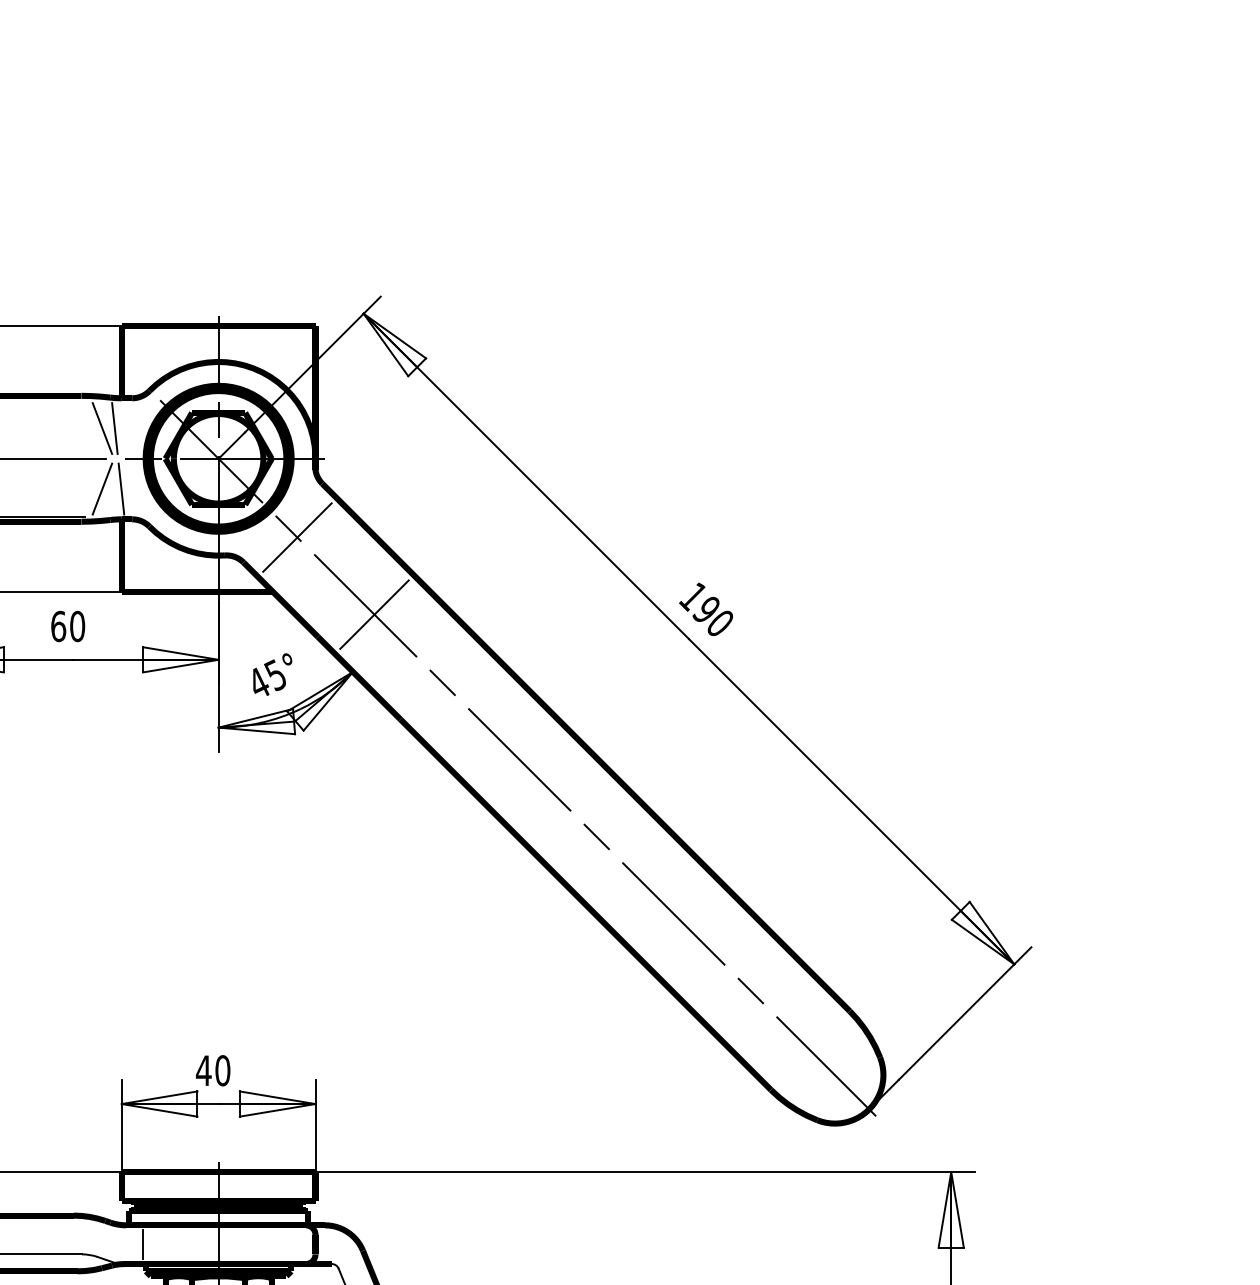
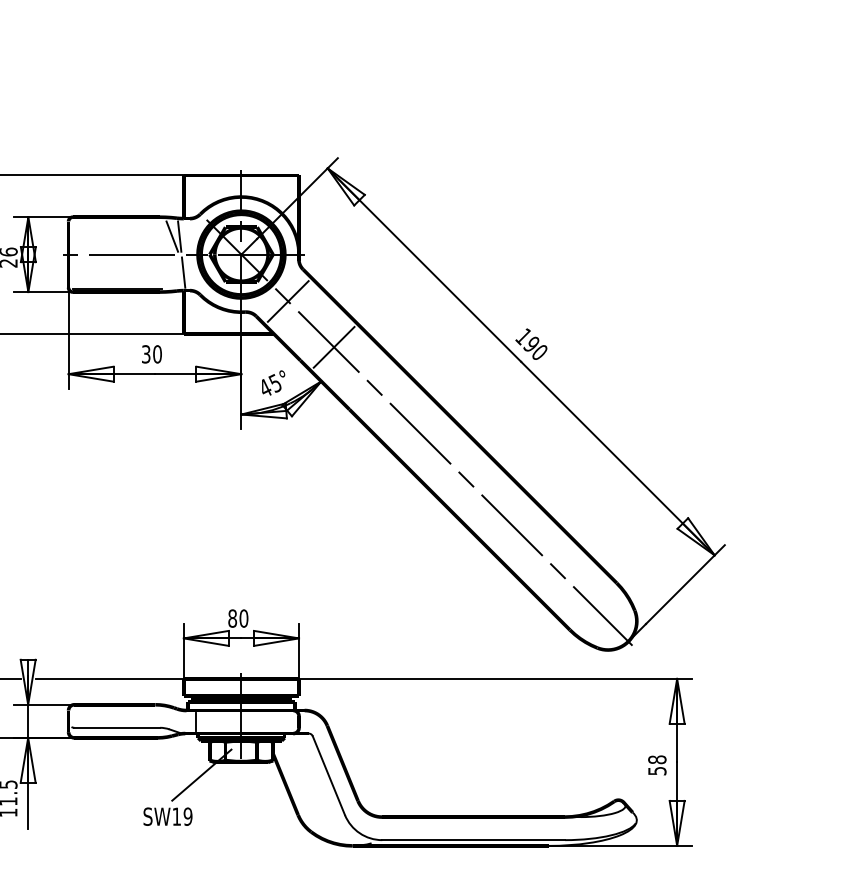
line: (102, 488) -> (172, 272), removed
text: (57, 626) -> (145, 354), 60 -> 30
text: (203, 1070) -> (232, 618), 40 -> 80

